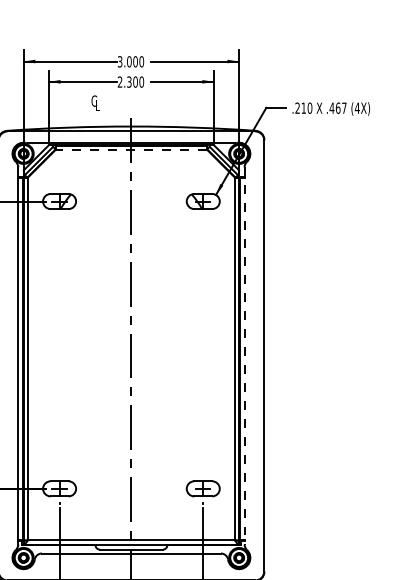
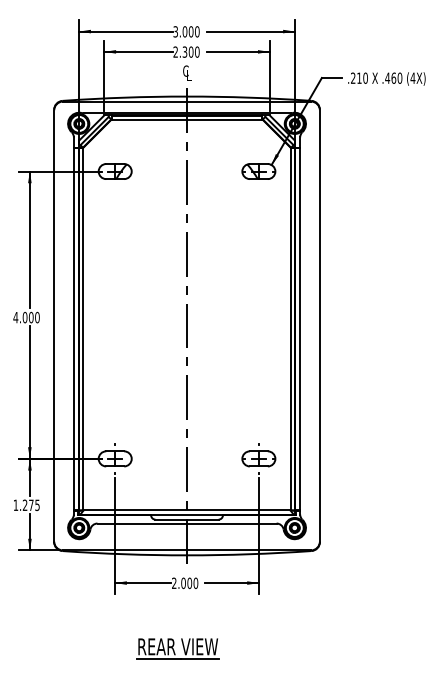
text: (95, 102) -> (187, 72), moved
text: (343, 107) -> (399, 77), .467 -> .460
line: (130, 150) -> (186, 120), dashed -> solid
line: (244, 355) -> (300, 325), dashed -> solid

